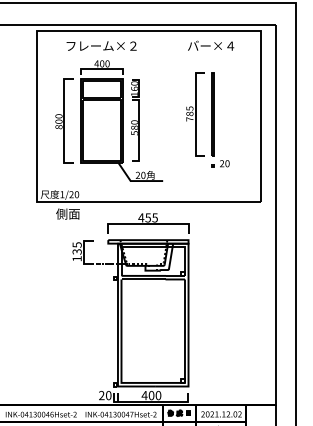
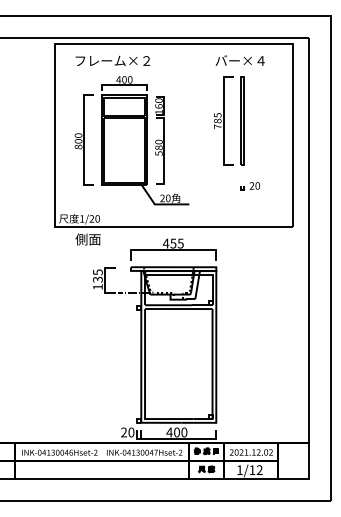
text: (101, 45) -> (112, 60), moved
part: (200, 113) -> (229, 120), moved

